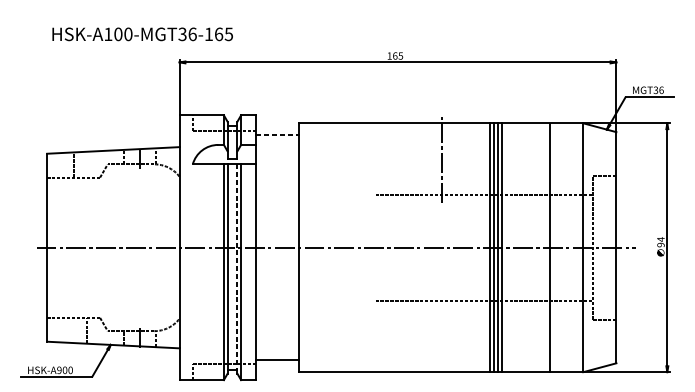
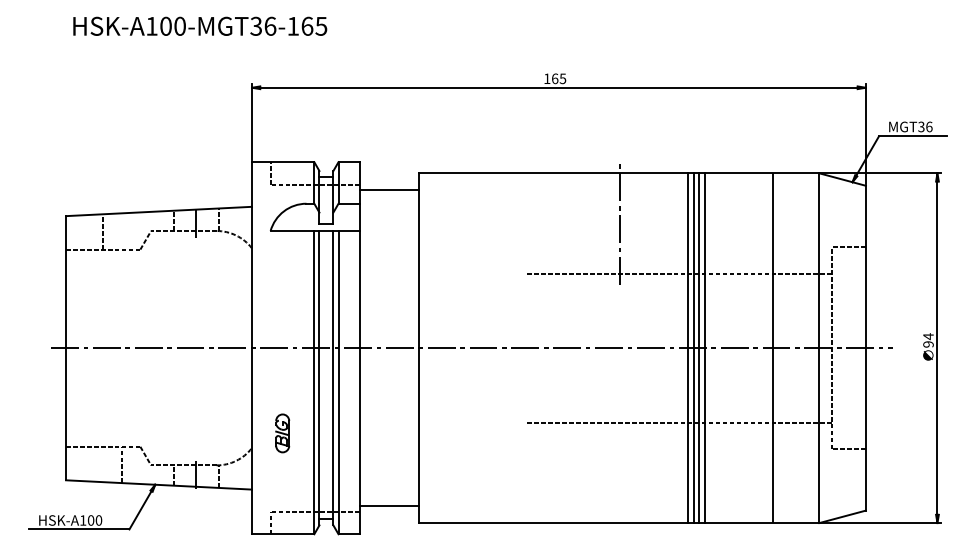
text: (142, 33) -> (200, 25), moved
line: (277, 135) -> (389, 190), dashed -> solid
line: (237, 267) -> (333, 375), dashed -> solid
part: (201, 308) -> (282, 433), added
text: (59, 370) -> (83, 520), HSK-A900 -> HSK-A100

